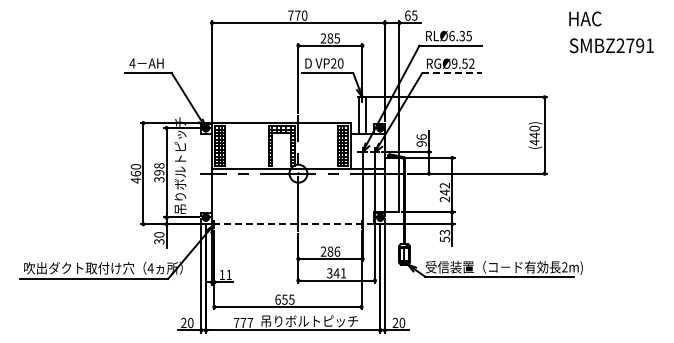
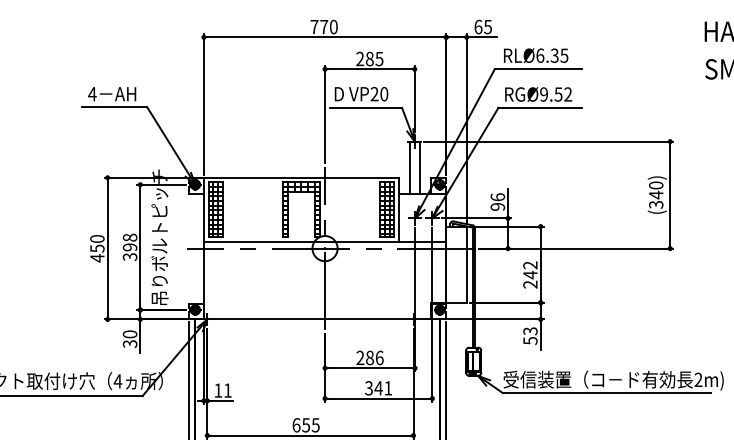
line: (452, 73) -> (541, 108), dashed -> solid
text: (534, 142) -> (655, 204), (440) -> (340)
text: (135, 173) -> (96, 248), 460 -> 450
line: (292, 224) -> (316, 319), dashed -> solid

